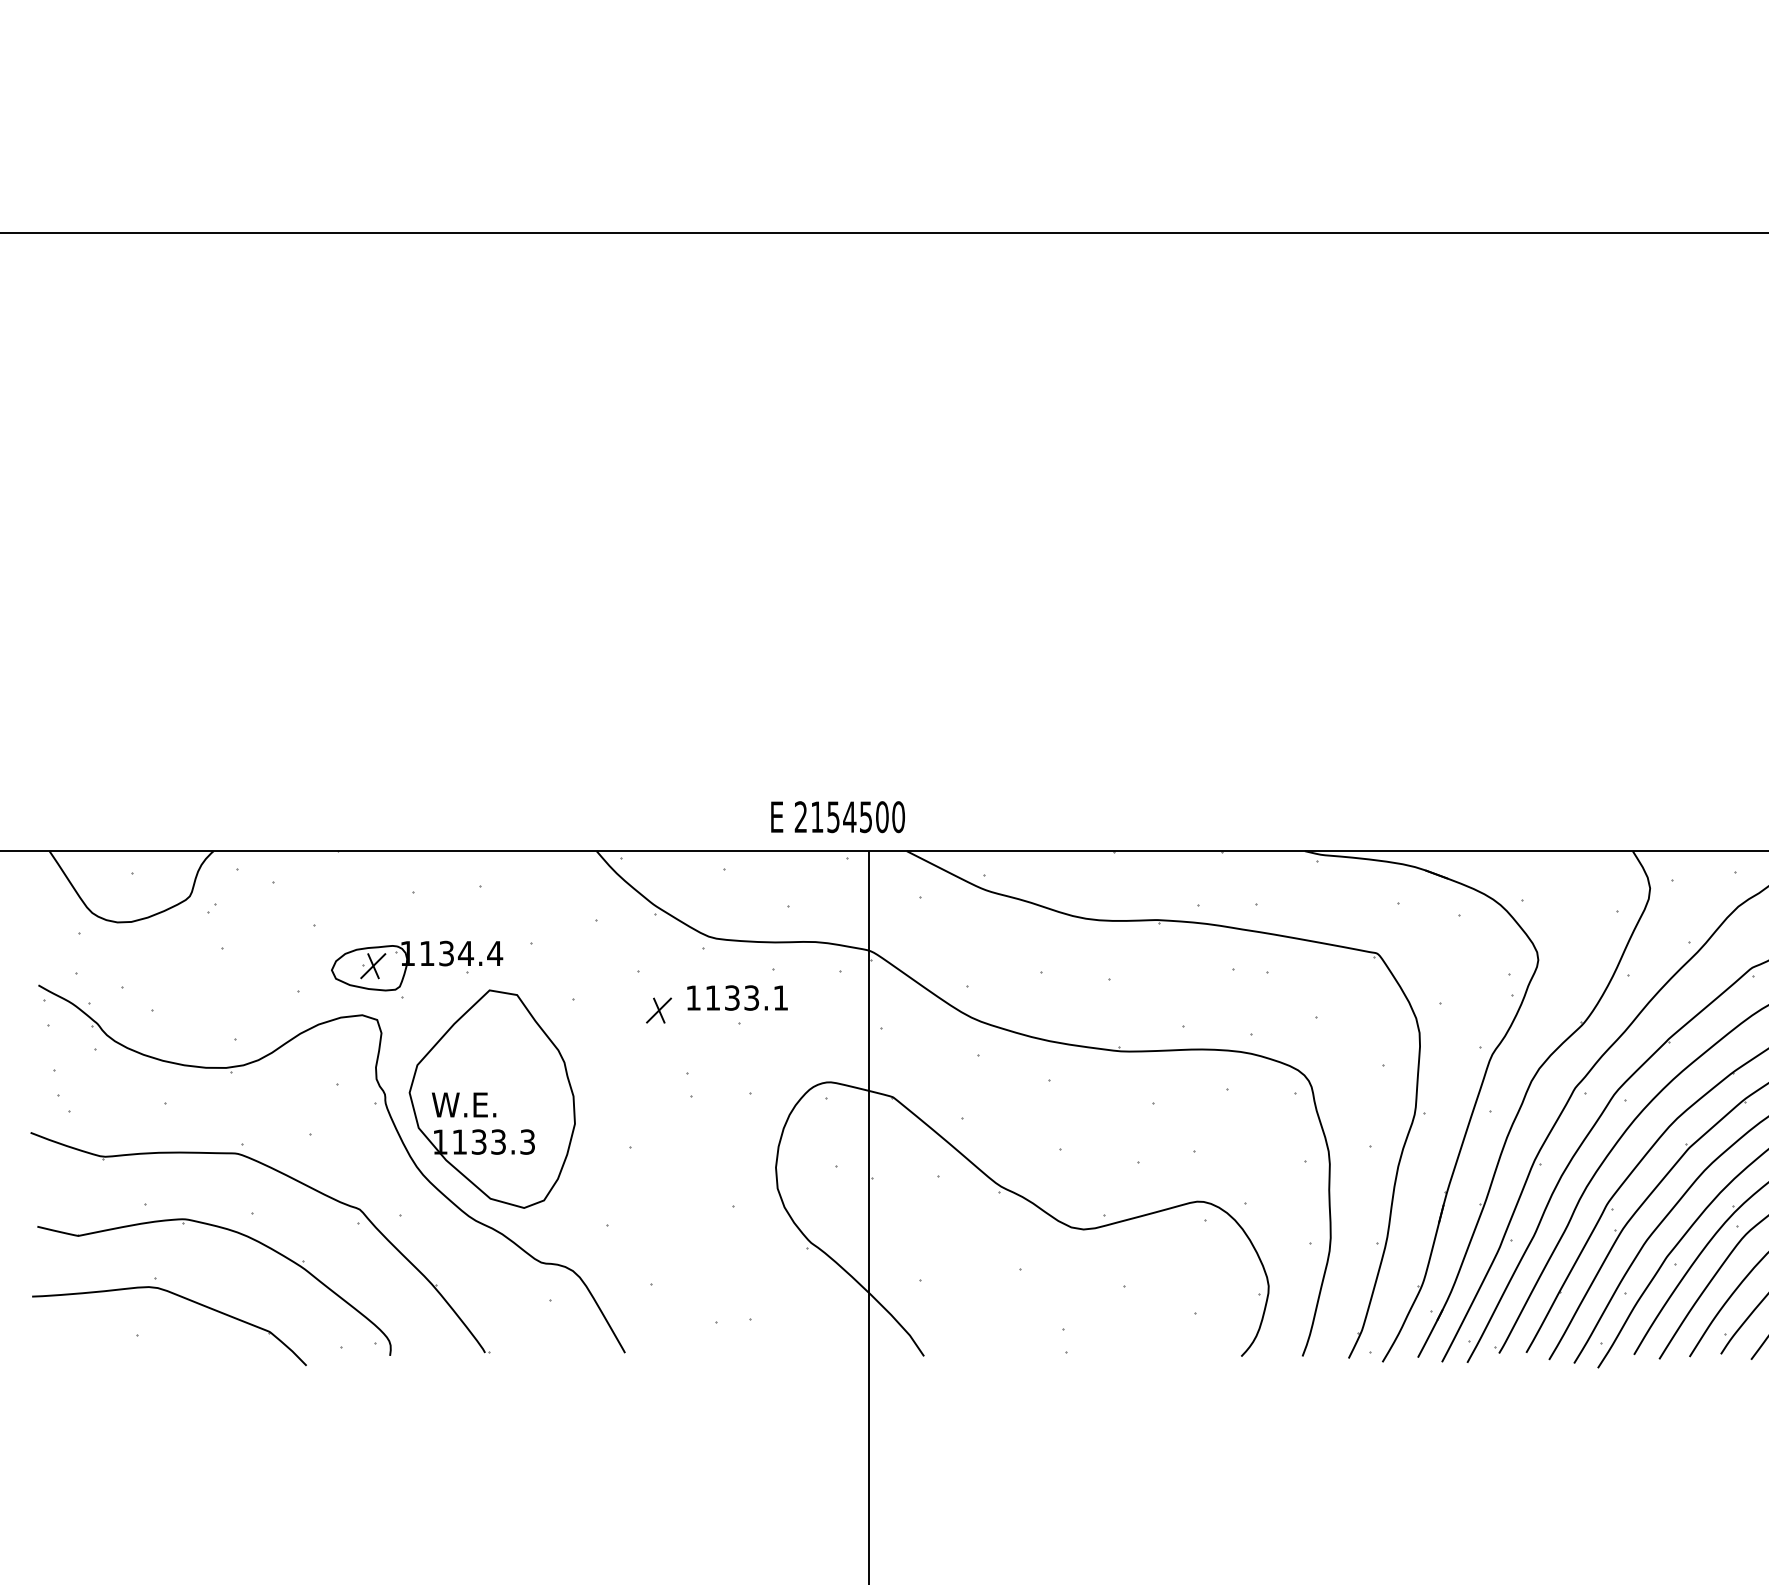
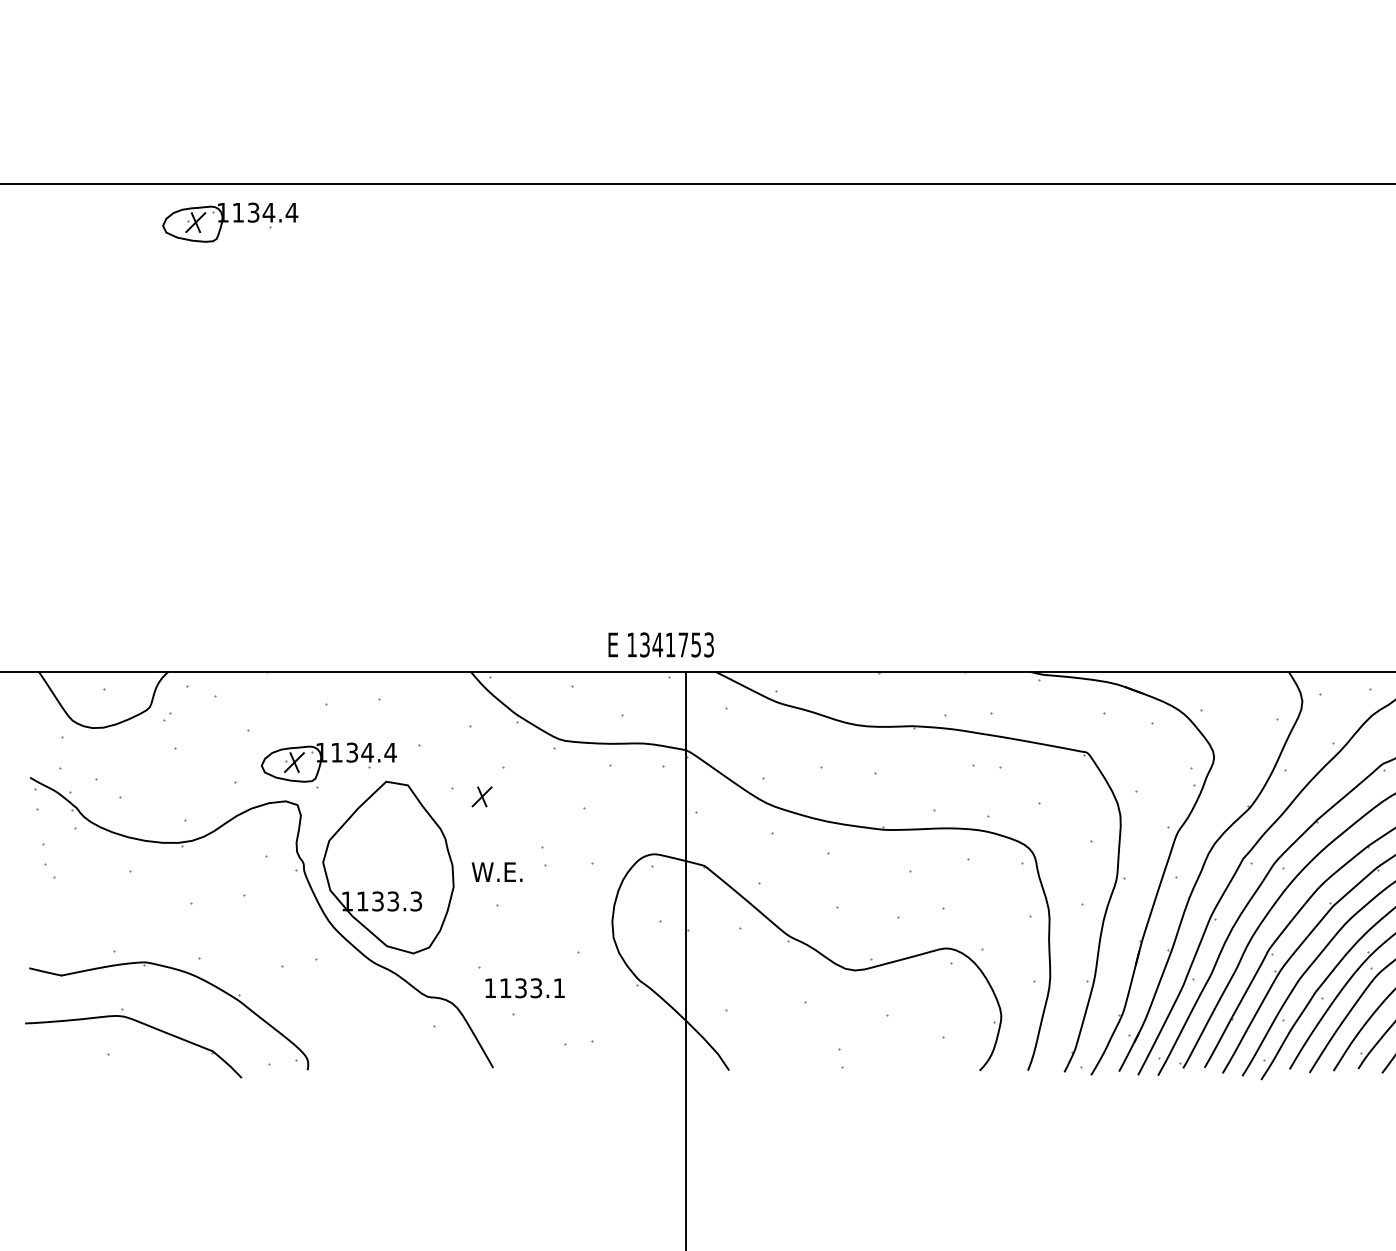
part: (292, 281) -> (230, 222), added
text: (849, 817) -> (670, 645), 2154500 -> 1341753
text: (737, 997) -> (525, 987), moved
part: (658, 1010) -> (481, 796), moved
text: (464, 1104) -> (497, 871), moved
part: (292, 1179) -> (230, 930), removed

